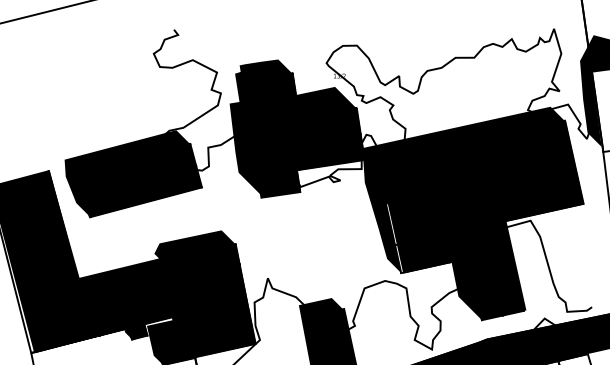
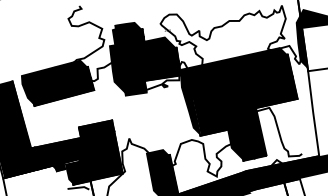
fill: (157, 263) -> (70, 130), removed

